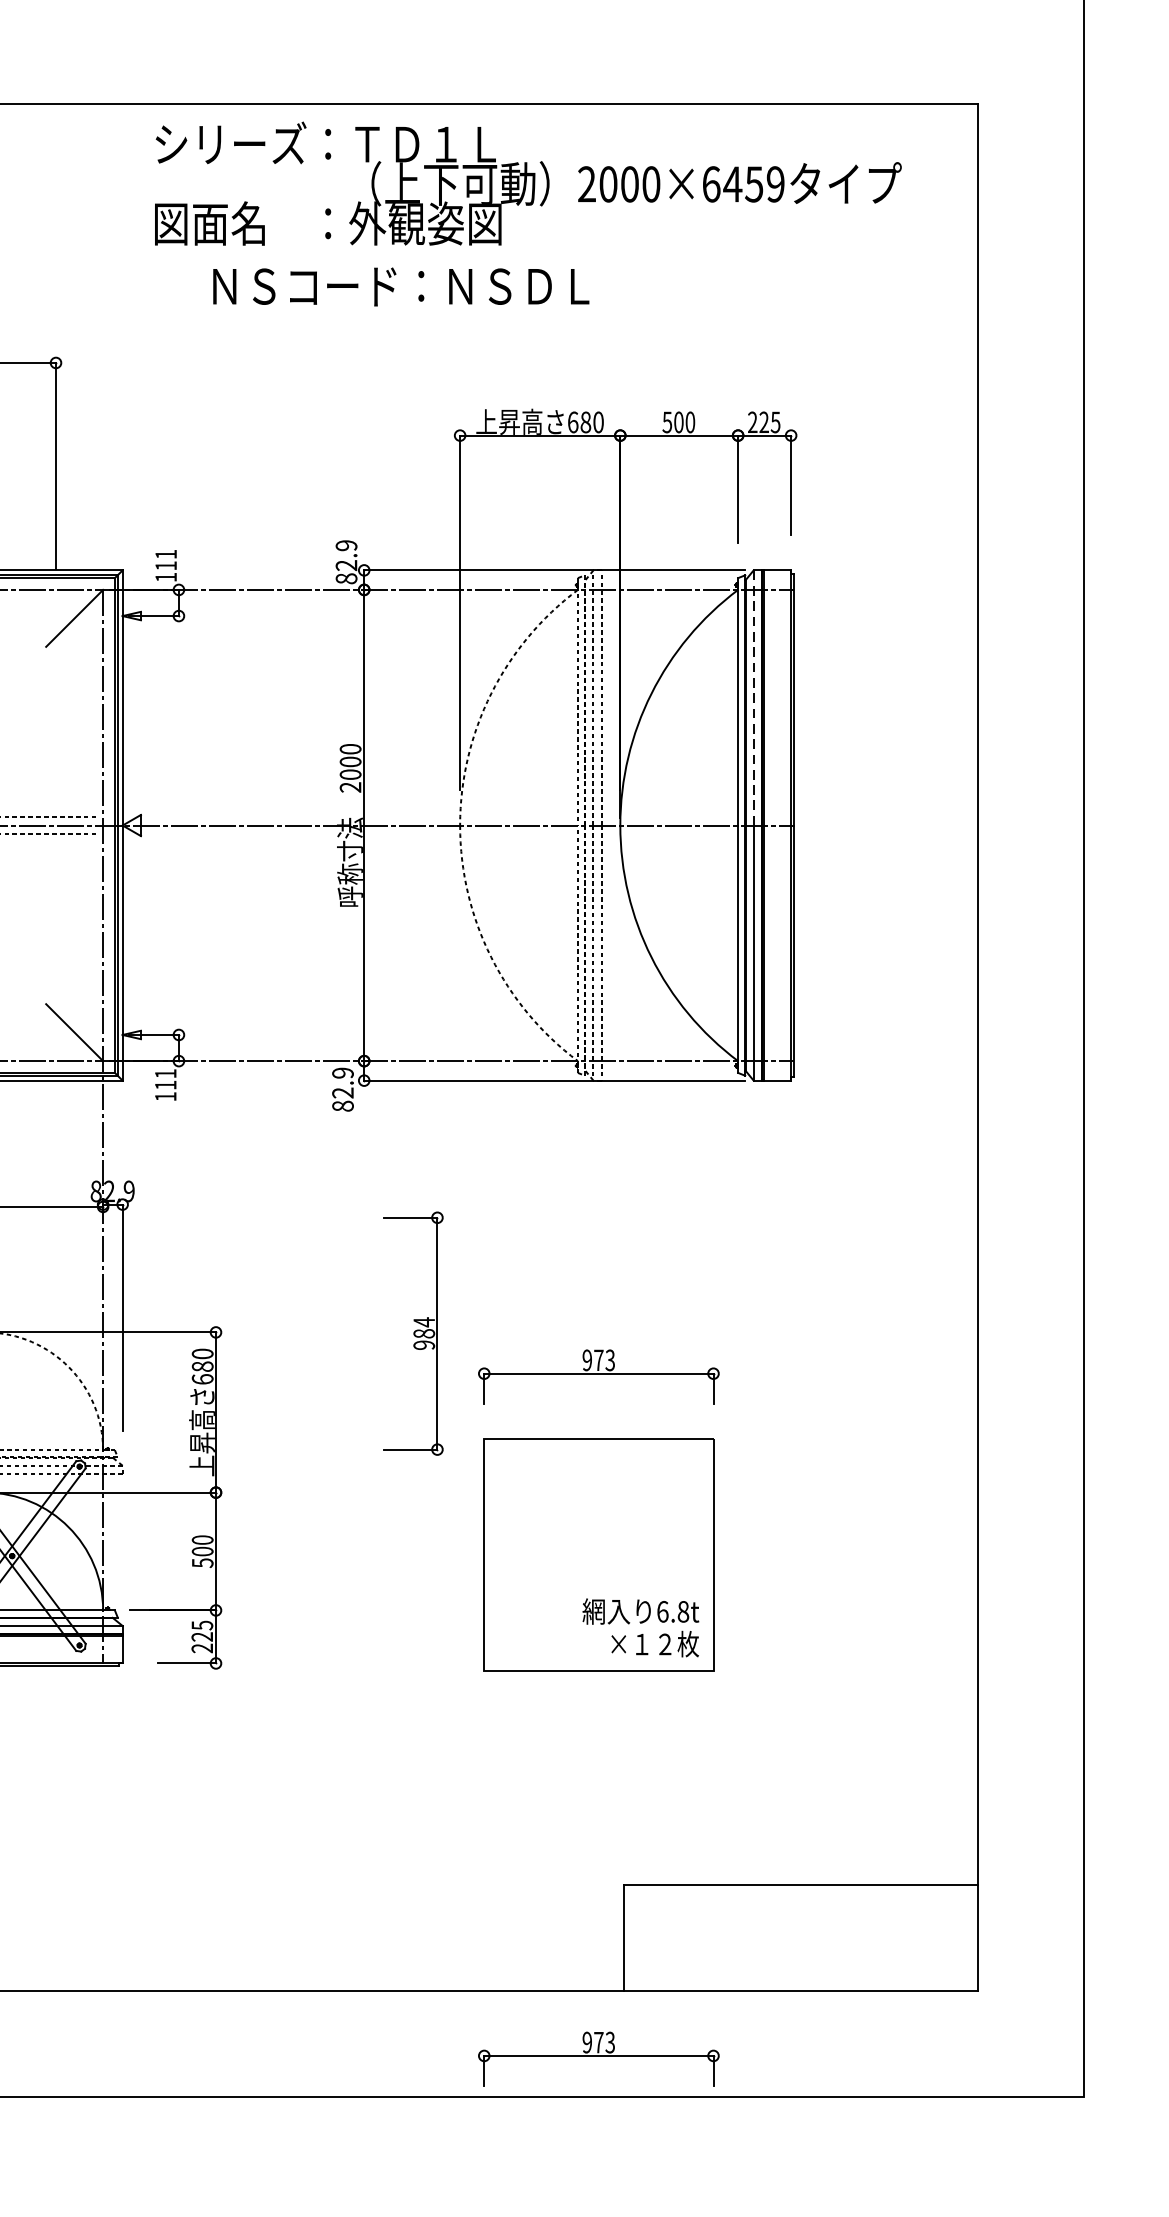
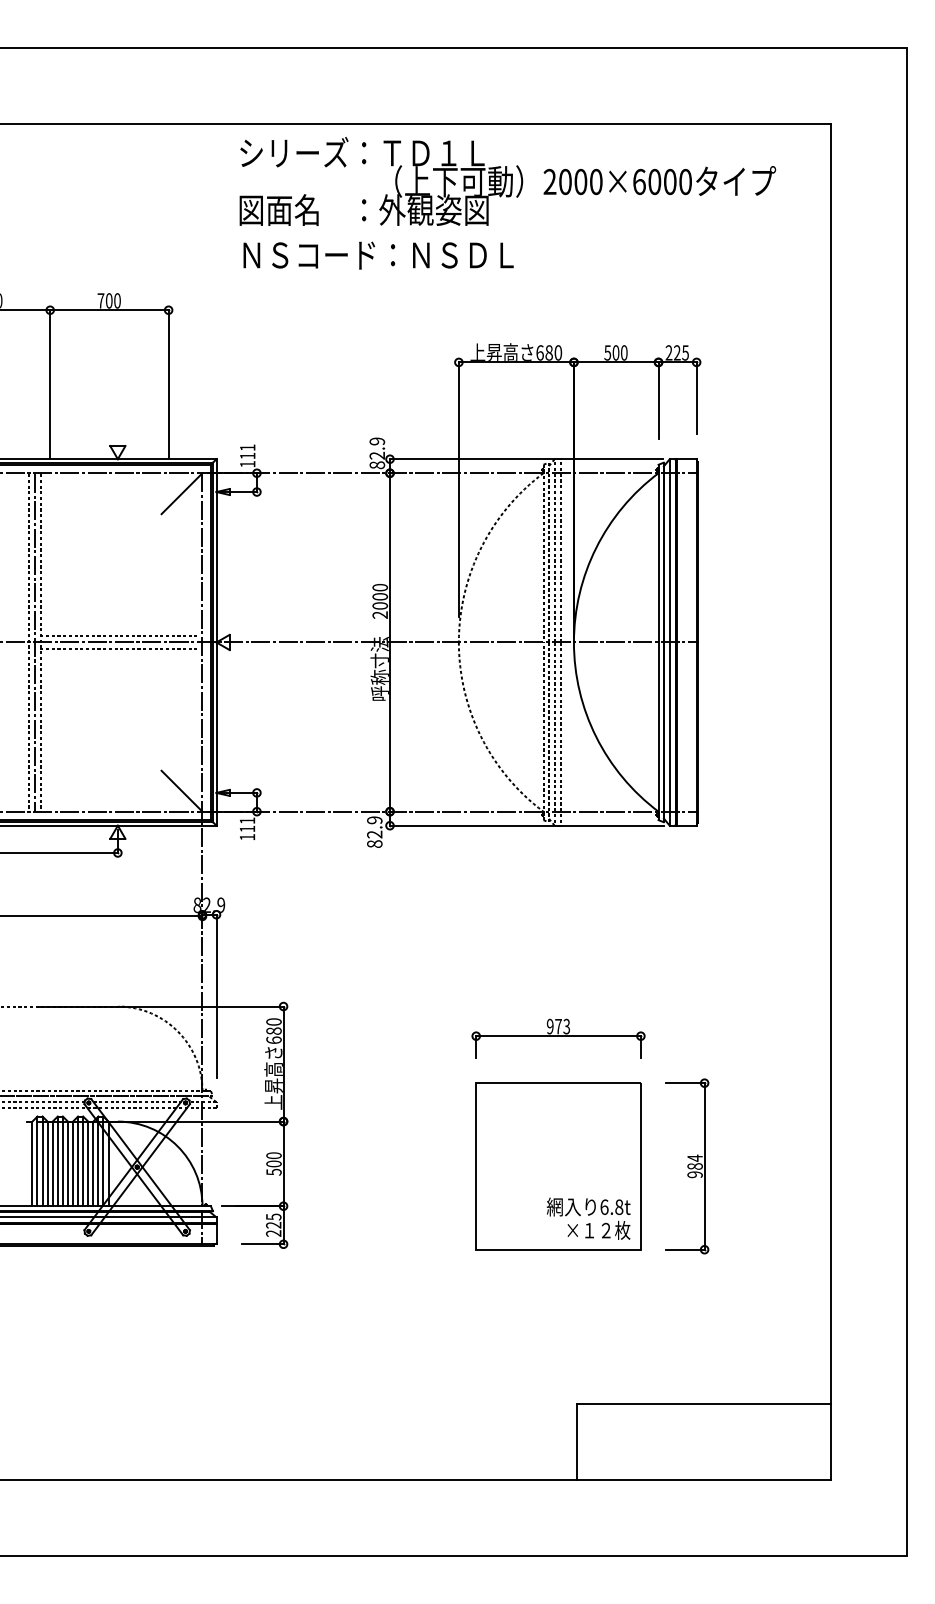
text: (753, 183) -> (669, 181), 2000×6459 -> 2000×6000
text: (401, 286) -> (378, 255), moved
line: (753, 697) -> (669, 550), dashed -> solid
part: (413, 1333) -> (687, 1166), moved
part: (598, 2059) -> (558, 1528), removed

